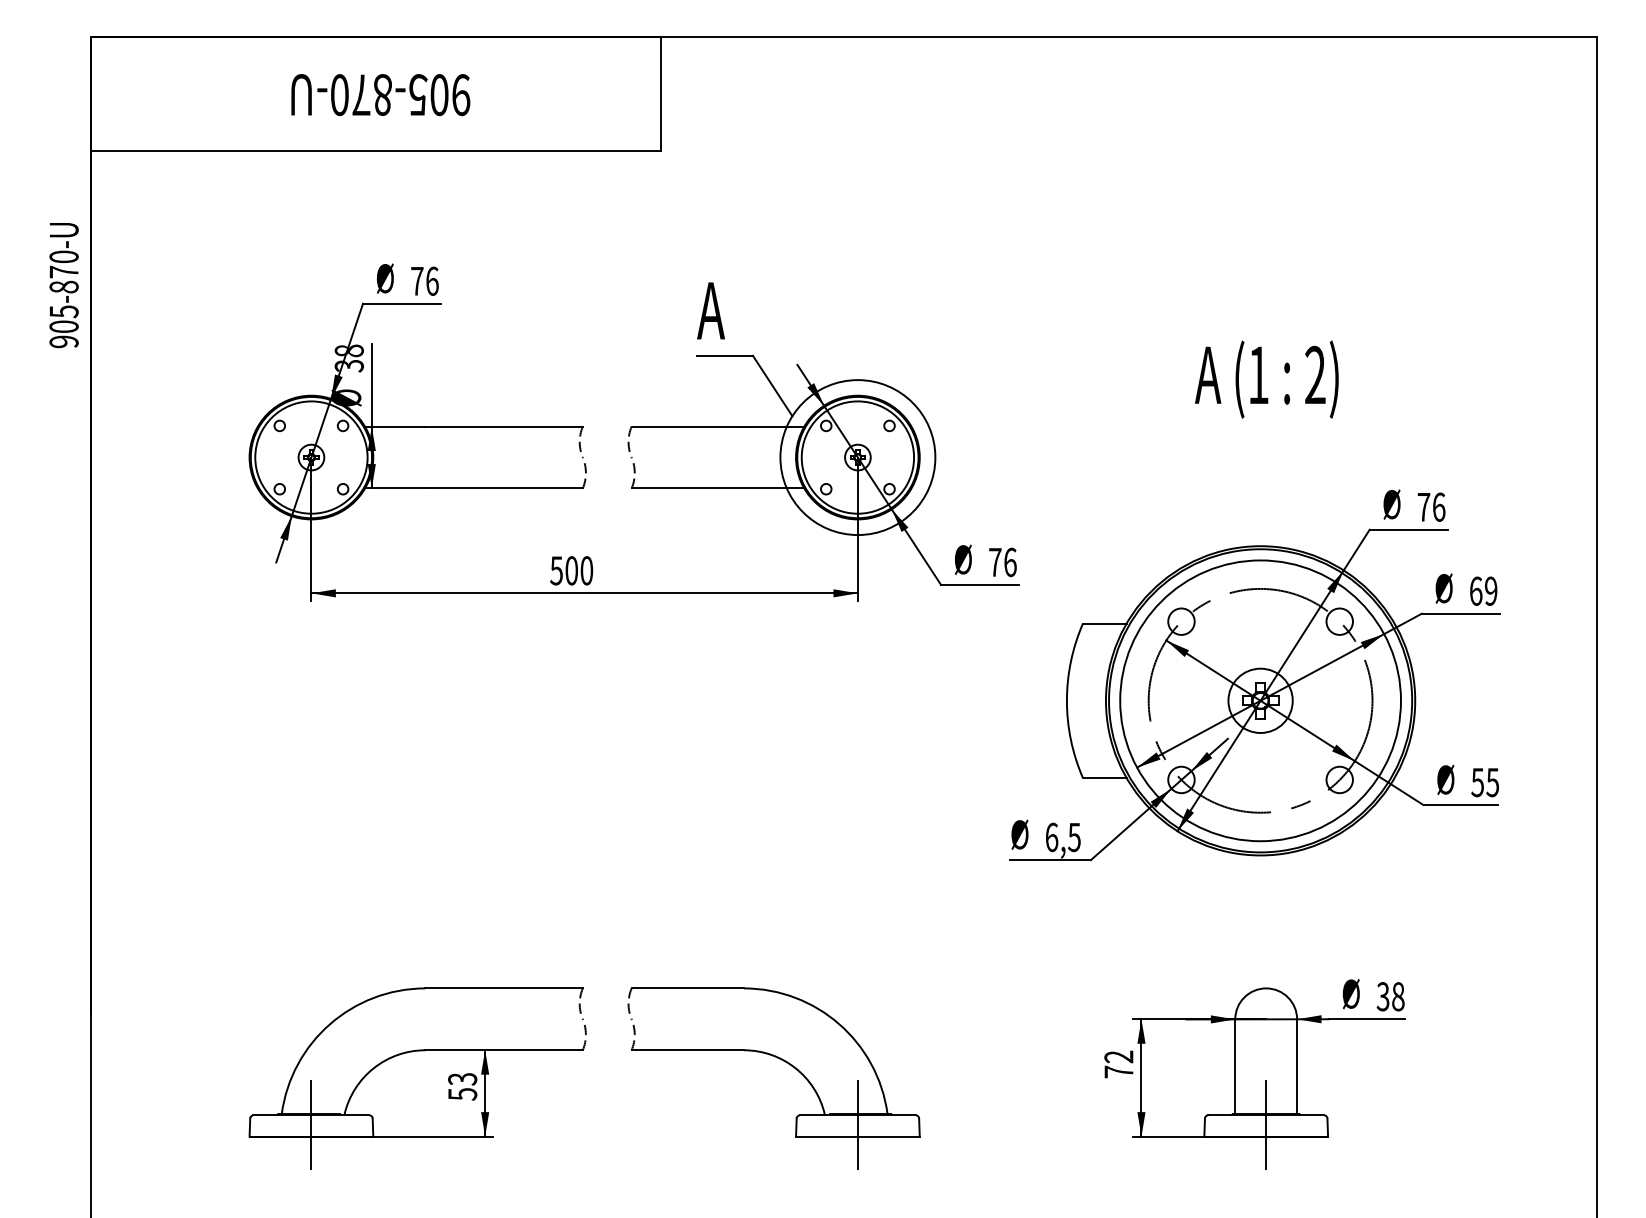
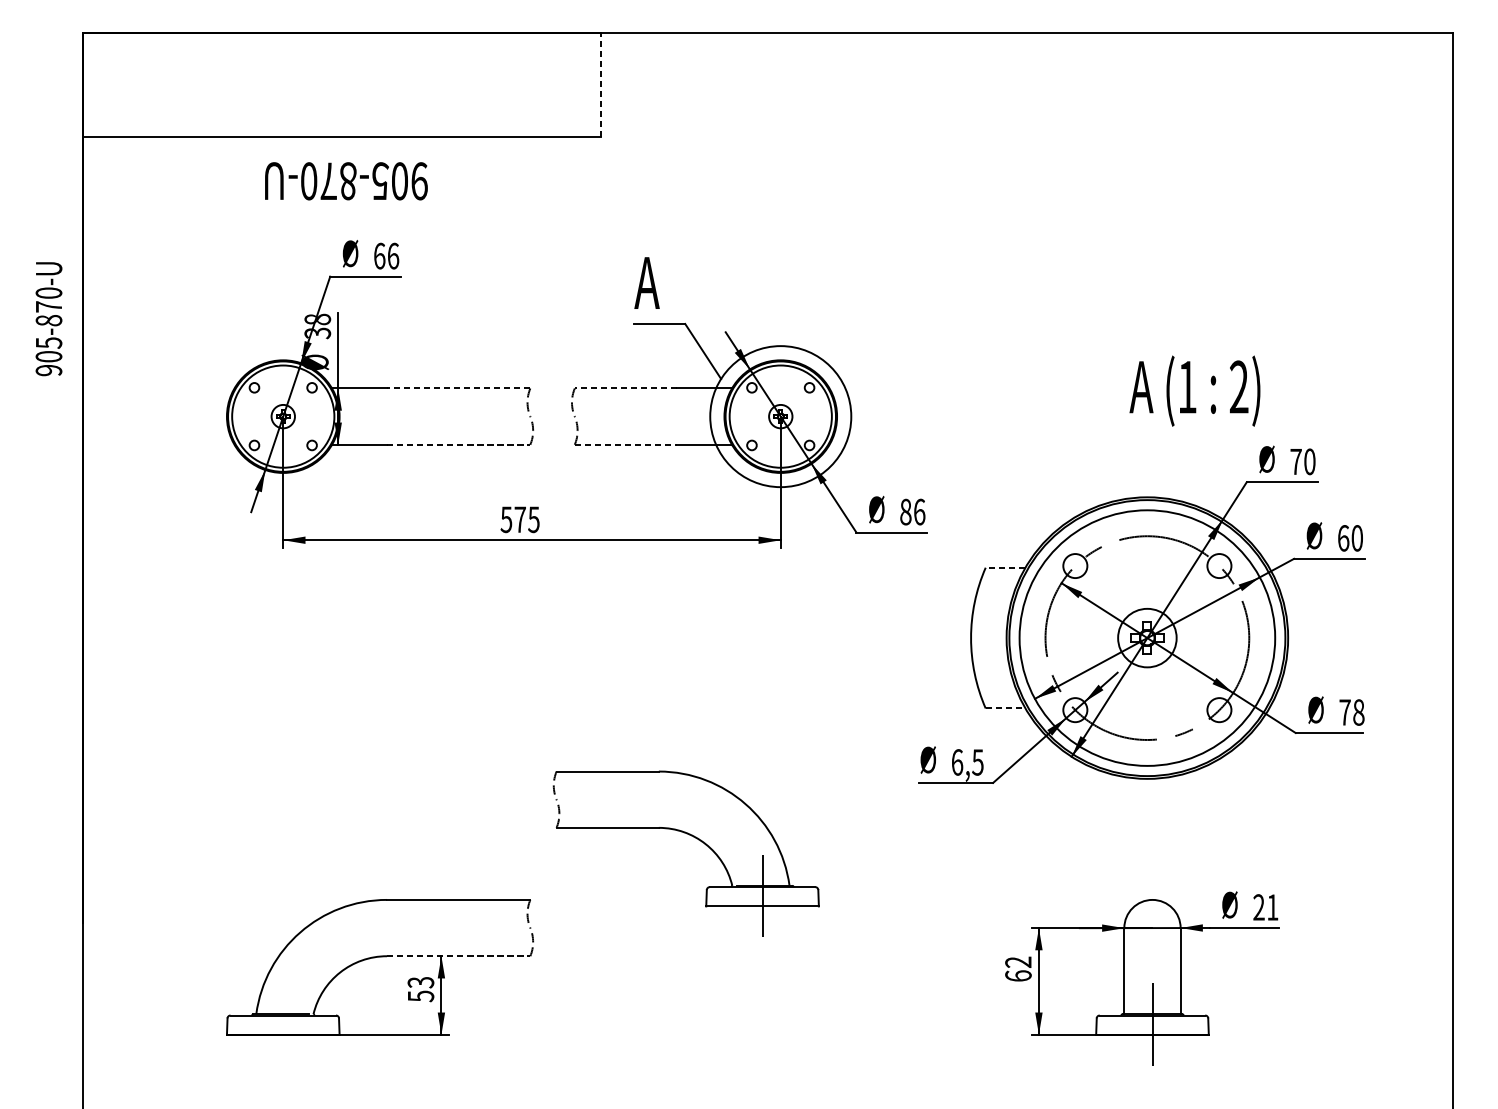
line: (660, 93) -> (601, 85), solid -> dashed
text: (380, 95) -> (346, 181), moved
text: (417, 280) -> (379, 255), 76 -> 66
text: (63, 285) -> (48, 319), moved
text: (1266, 379) -> (1194, 391), moved
line: (504, 426) -> (459, 388), solid -> dashed
line: (687, 426) -> (625, 388), solid -> dashed
line: (504, 488) -> (459, 444), solid -> dashed
line: (688, 488) -> (626, 444), solid -> dashed
text: (1439, 506) -> (1310, 461), 76 -> 70
text: (995, 562) -> (906, 512), 76 -> 86
text: (579, 570) -> (527, 519), 500 -> 575
text: (1491, 590) -> (1357, 537), 69 -> 60
line: (1104, 623) -> (1005, 567), solid -> dashed
line: (1104, 778) -> (1005, 708), solid -> dashed
text: (1485, 782) -> (1352, 712), 55 -> 78
text: (1390, 996) -> (1265, 907), 38 -> 21
line: (504, 1050) -> (459, 956), solid -> dashed
part: (781, 1060) -> (693, 837), moved
text: (1118, 1071) -> (1018, 975), 72 -> 62
line: (311, 1124) -> (283, 1023), removed

